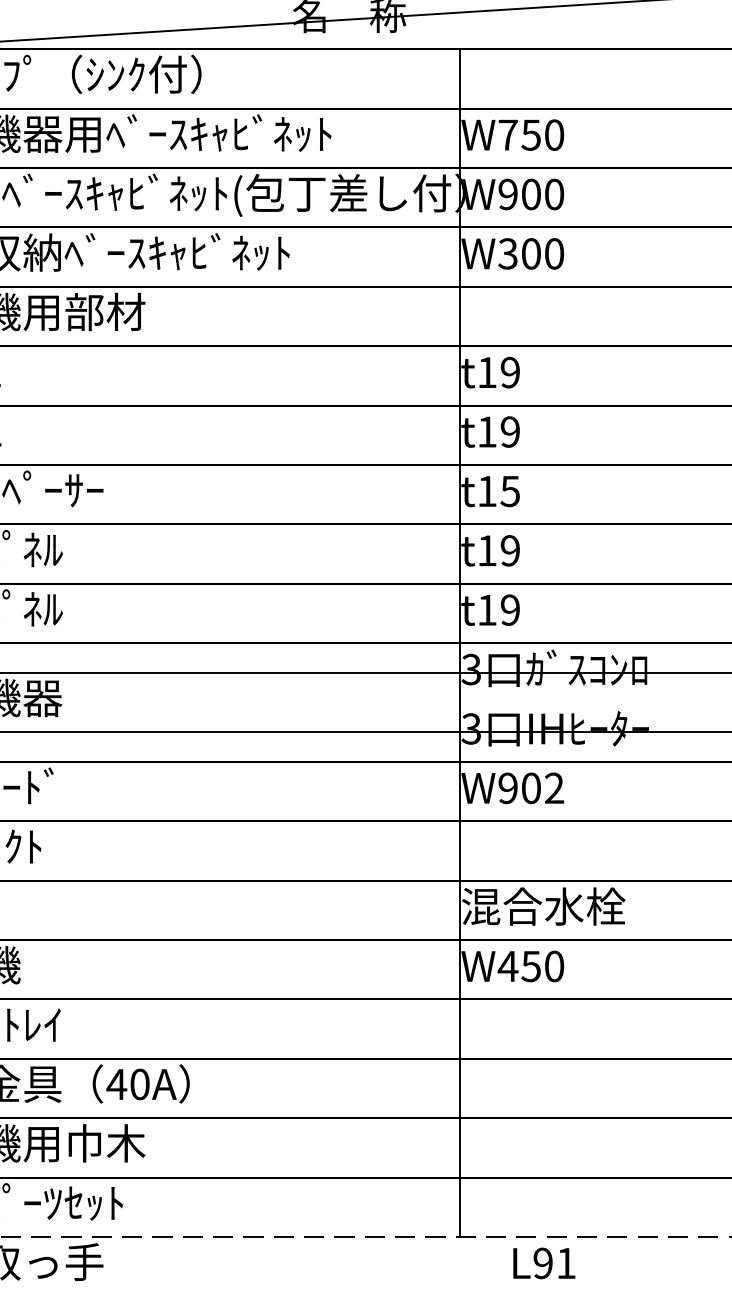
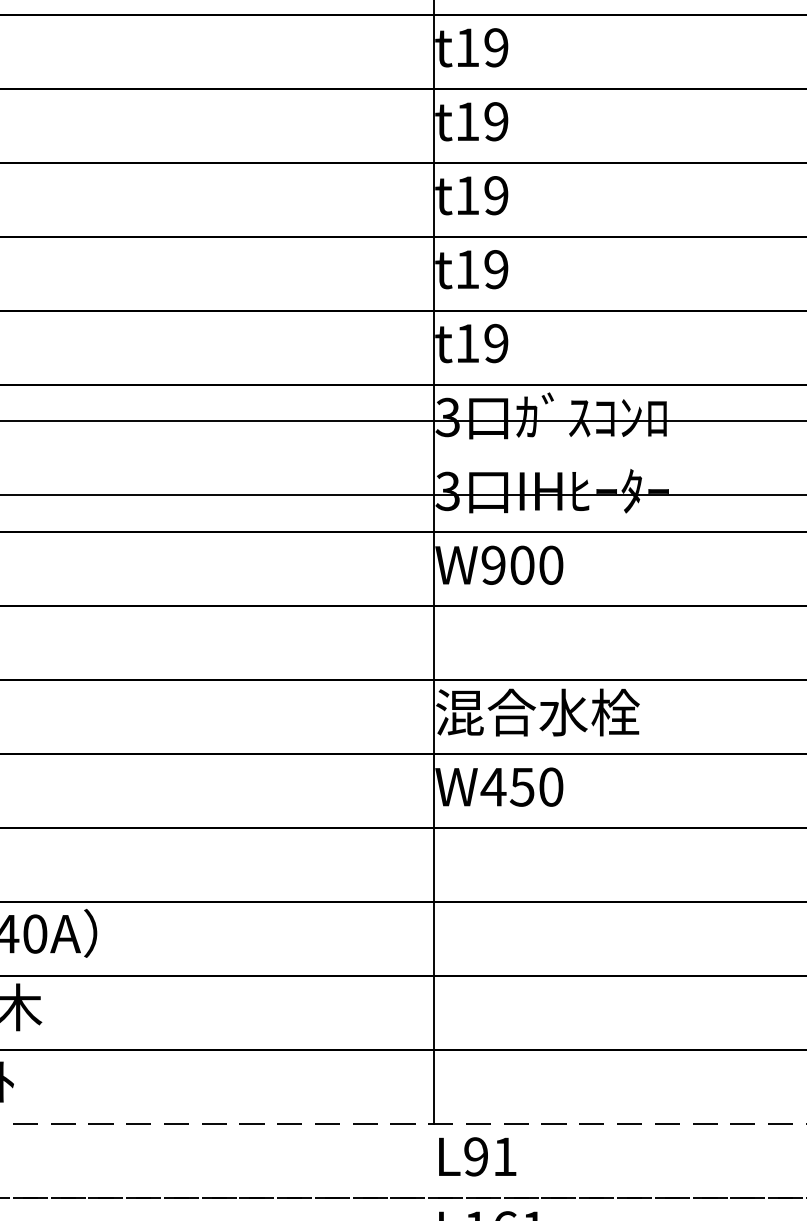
text: (509, 491) -> (495, 195), t15 -> t19
text: (554, 788) -> (551, 565), W902 -> W900
text: (544, 1263) -> (477, 1156), moved

